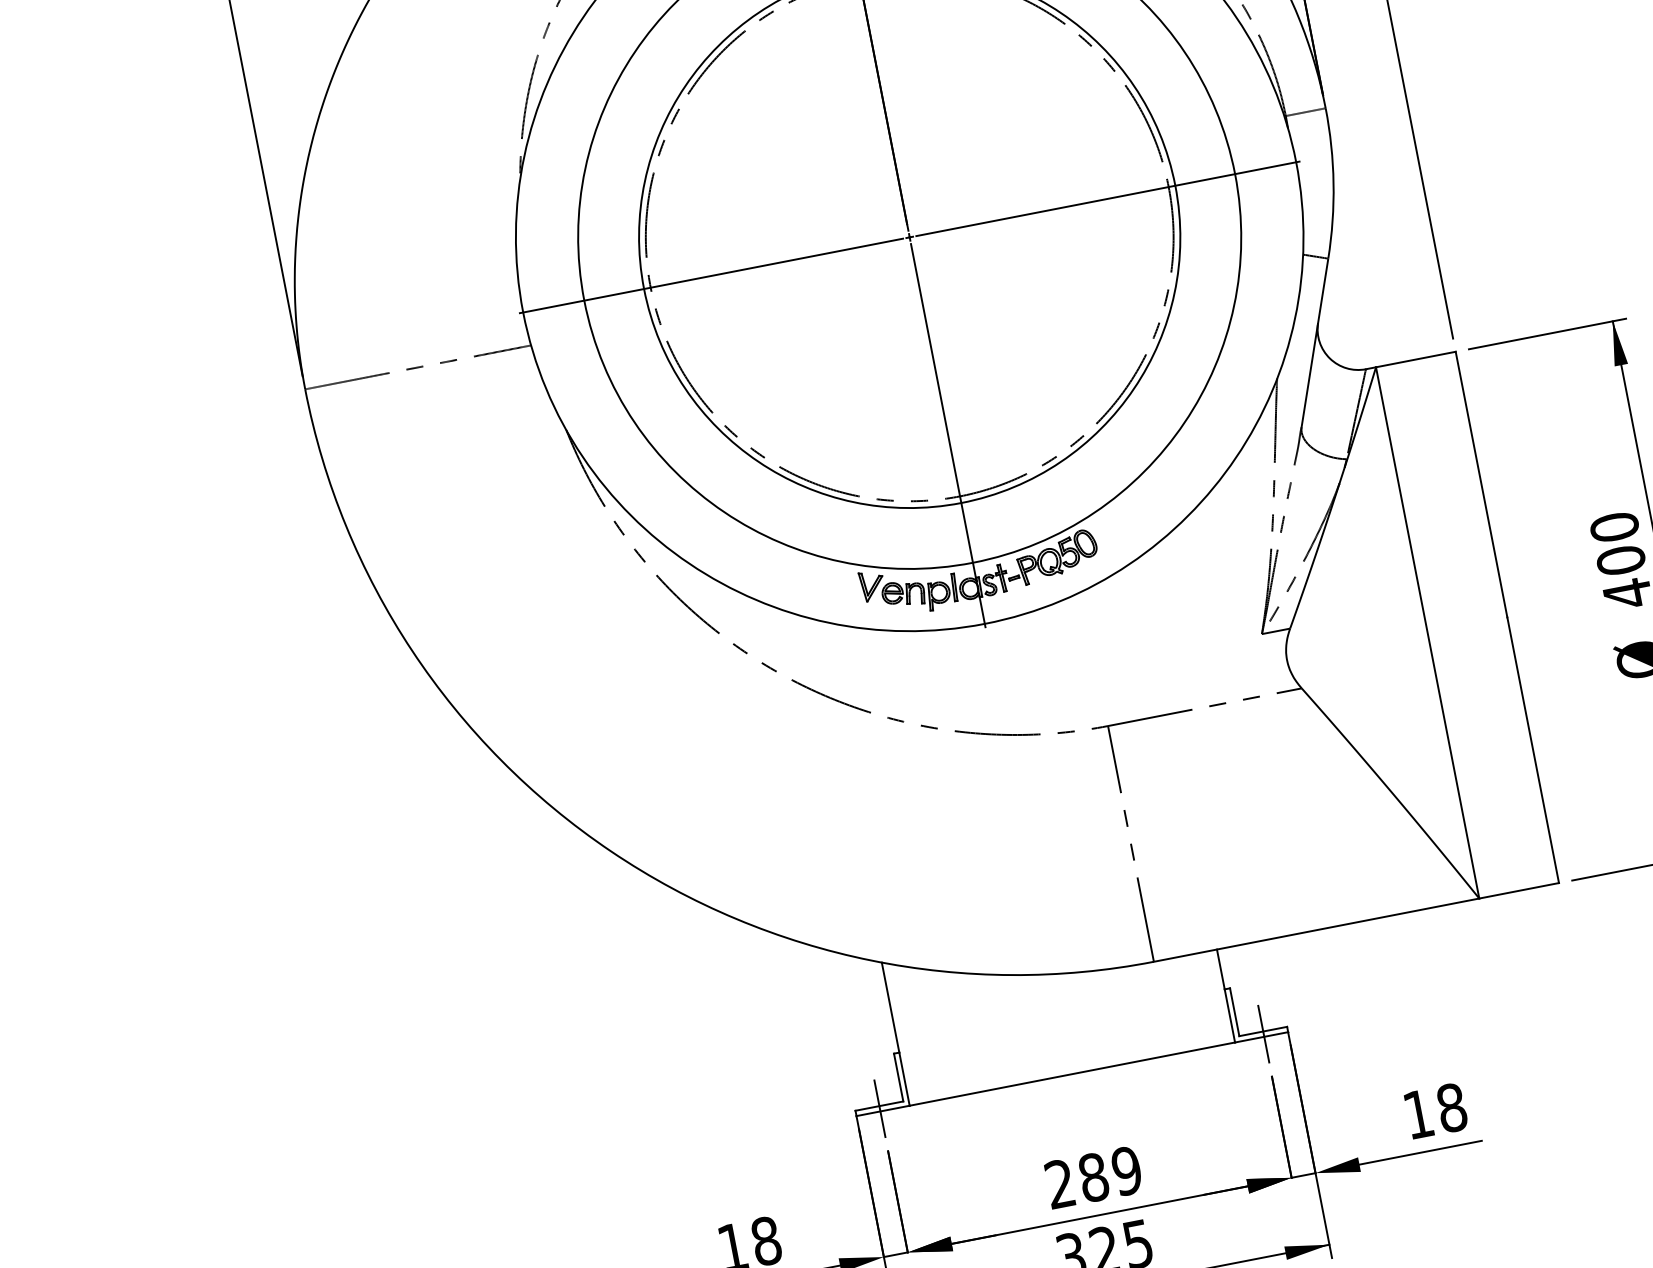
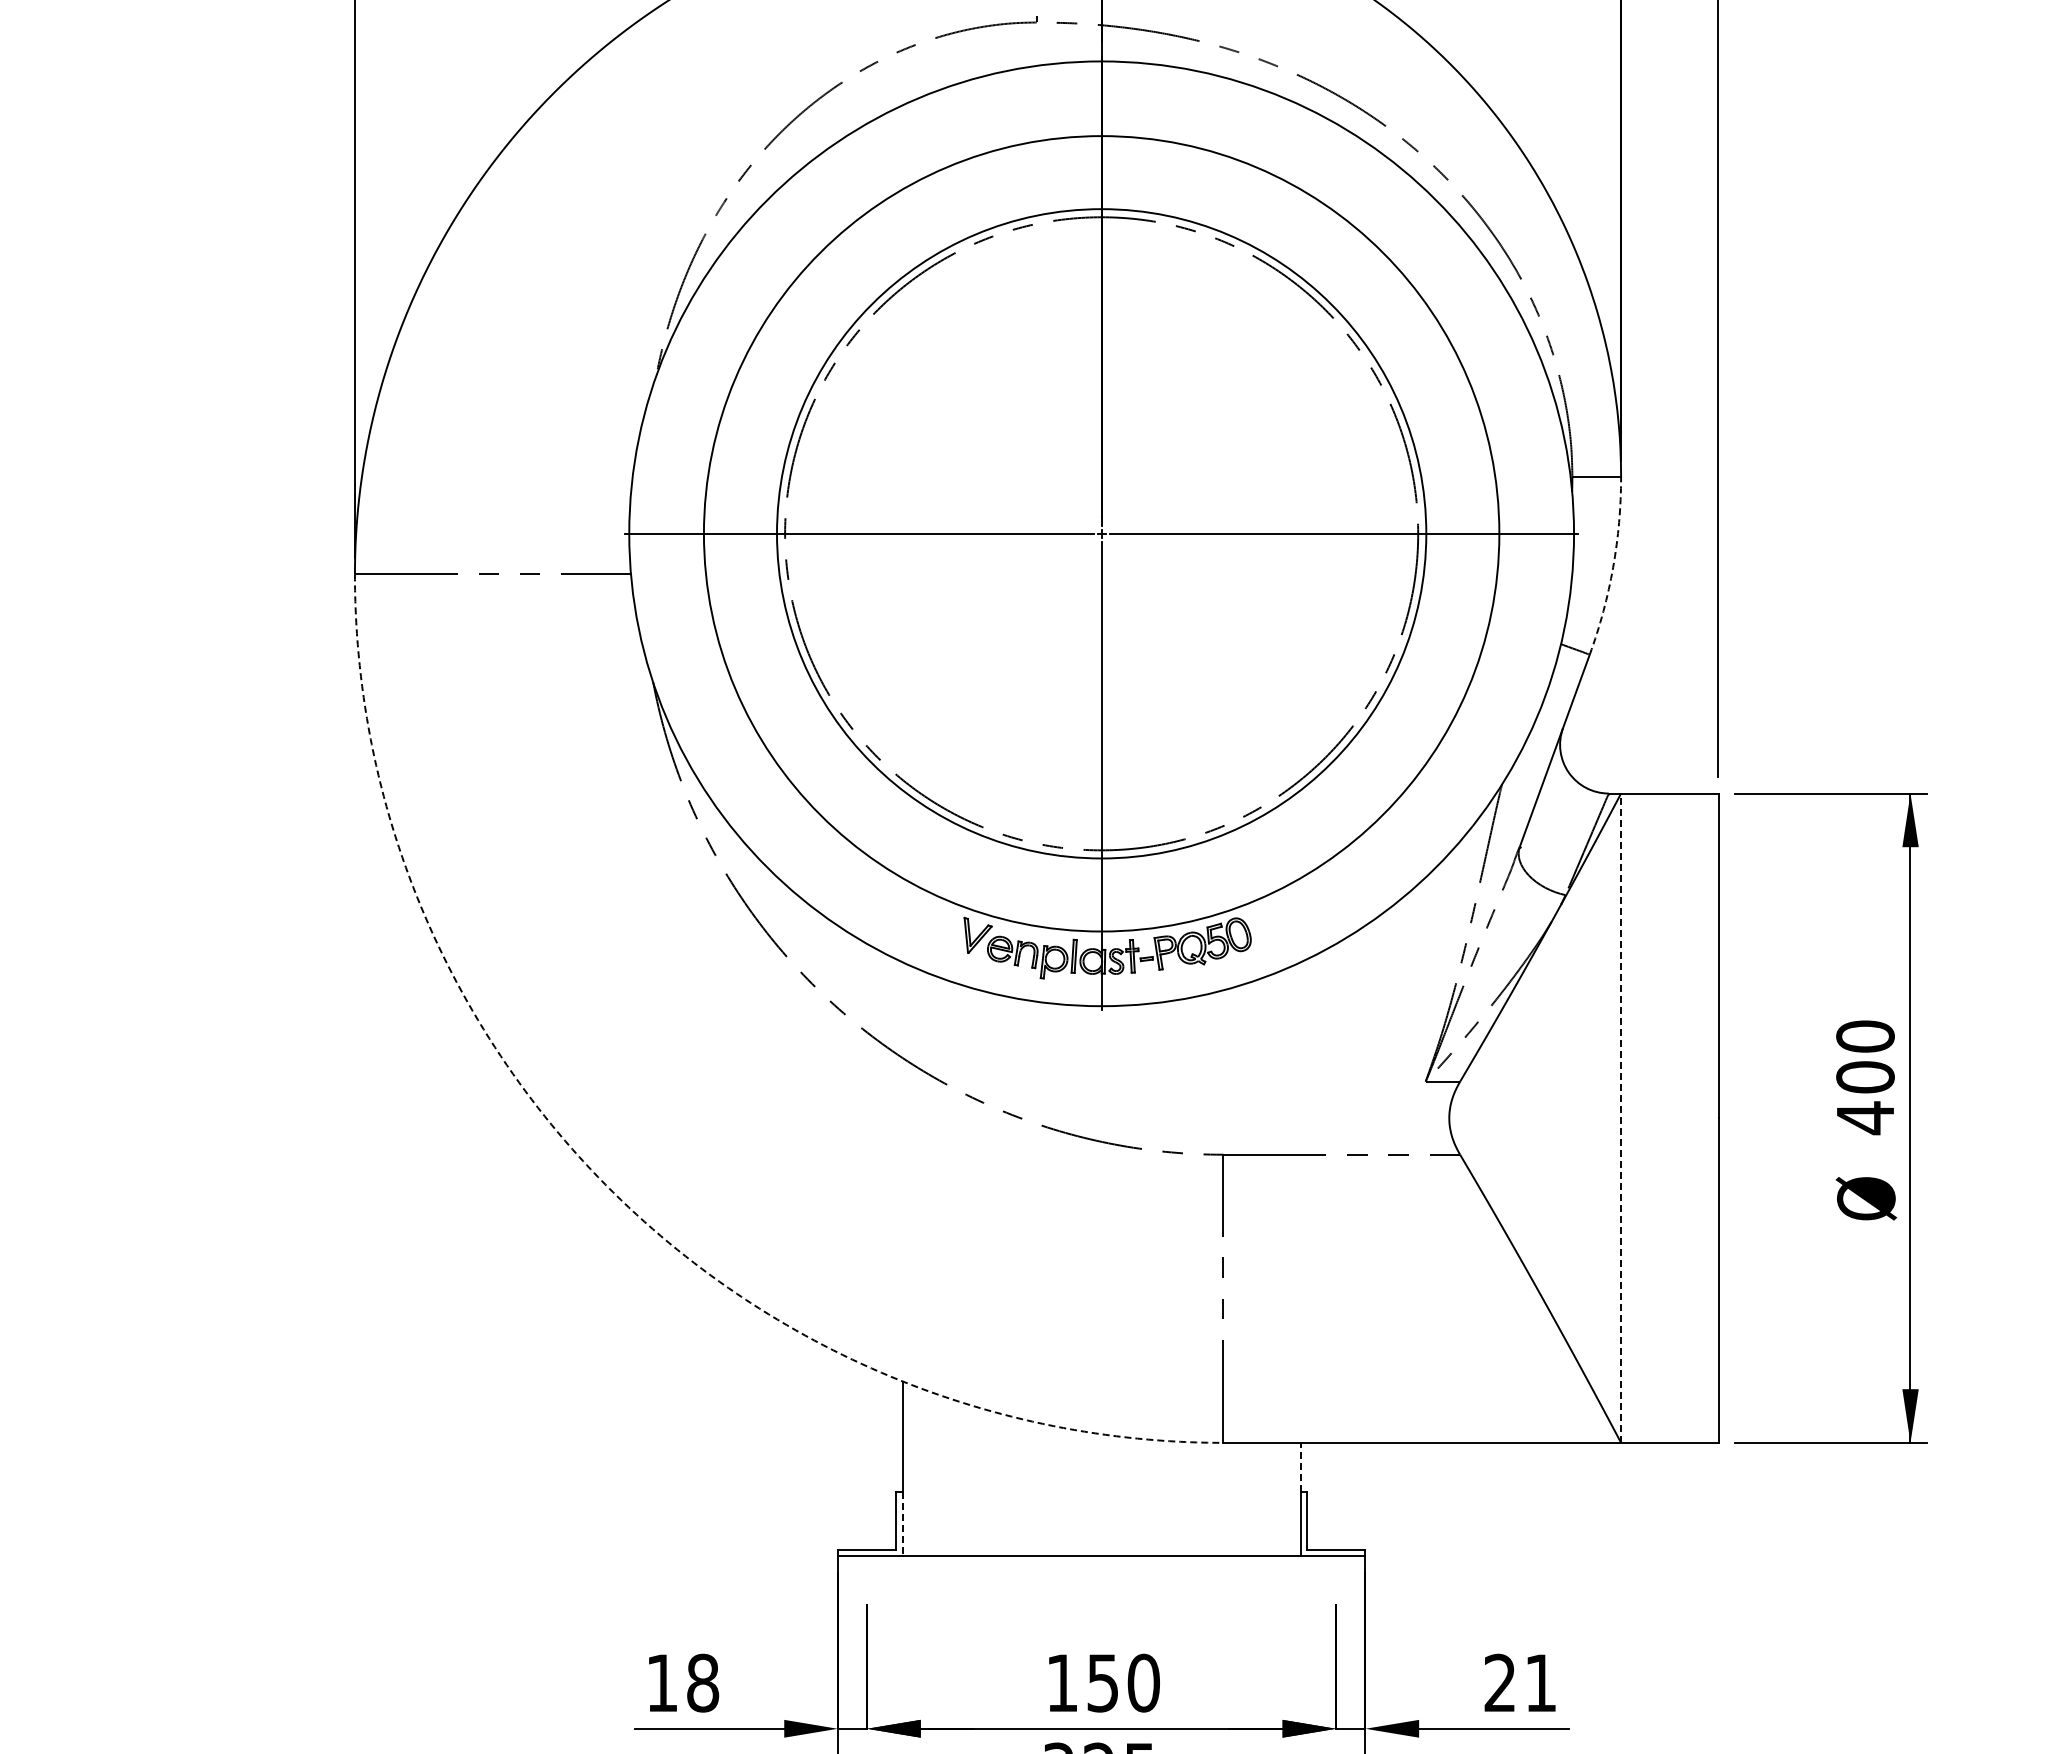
arc: (1333, 183) -> (1613, 567), solid -> dashed
line: (1428, 633) -> (1621, 1118), solid -> dashed
arc: (611, 851) -> (609, 1188), solid -> dashed
line: (1220, 968) -> (1300, 1466), solid -> dashed
line: (1263, 1033) -> (1336, 1552), removed
line: (904, 1079) -> (902, 1524), solid -> dashed
line: (880, 1108) -> (867, 1552), removed
text: (1435, 1110) -> (1520, 1682), 18 -> 21
text: (1093, 1177) -> (1102, 1682), 289 -> 150

